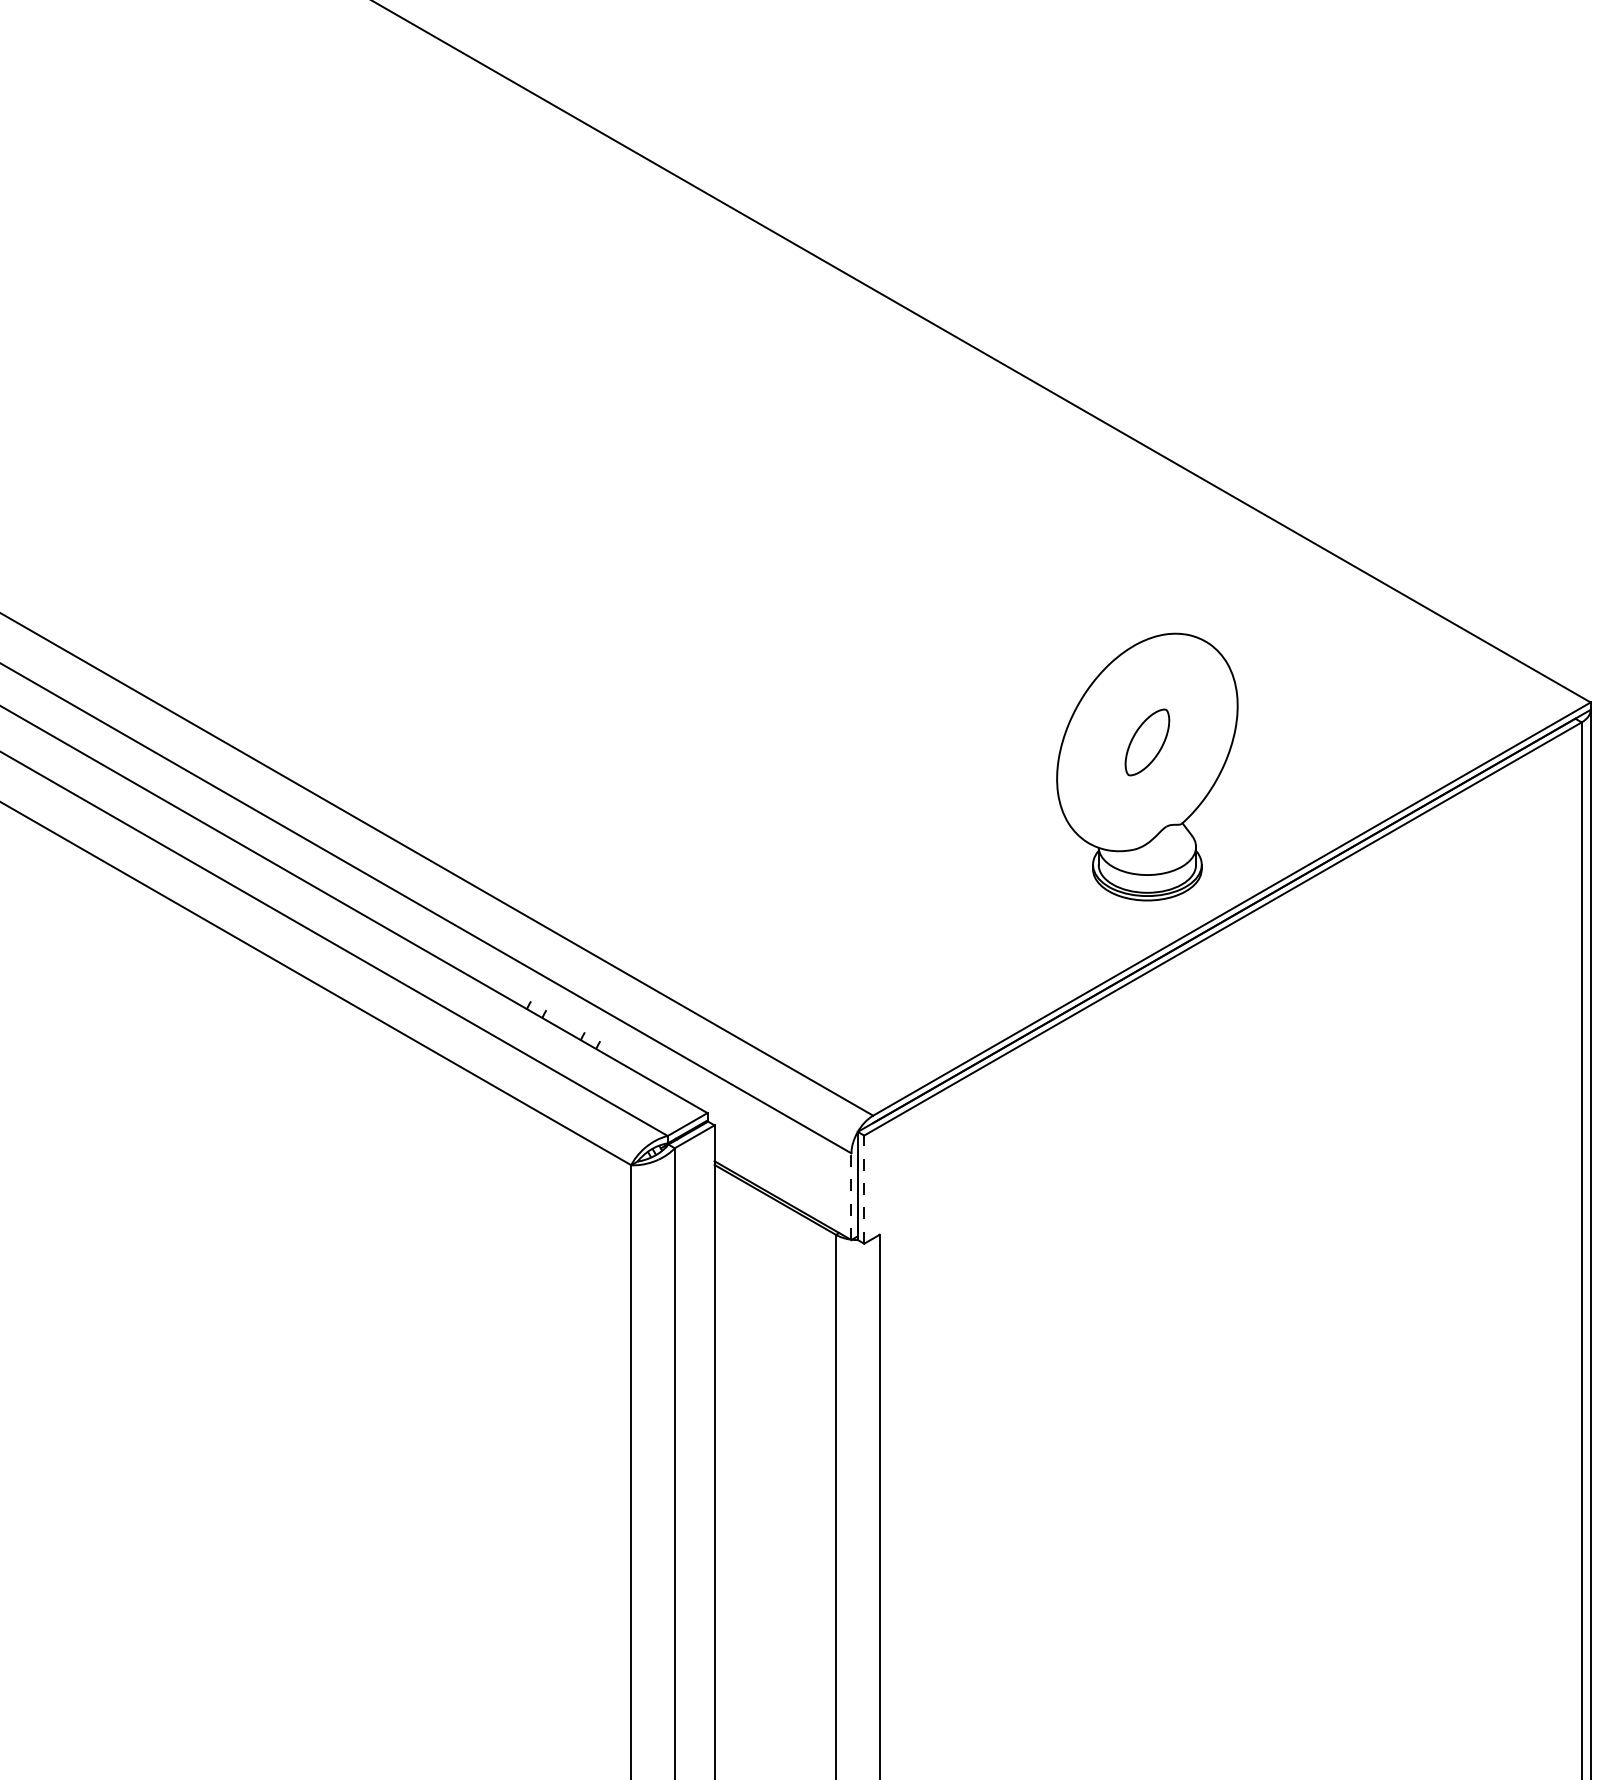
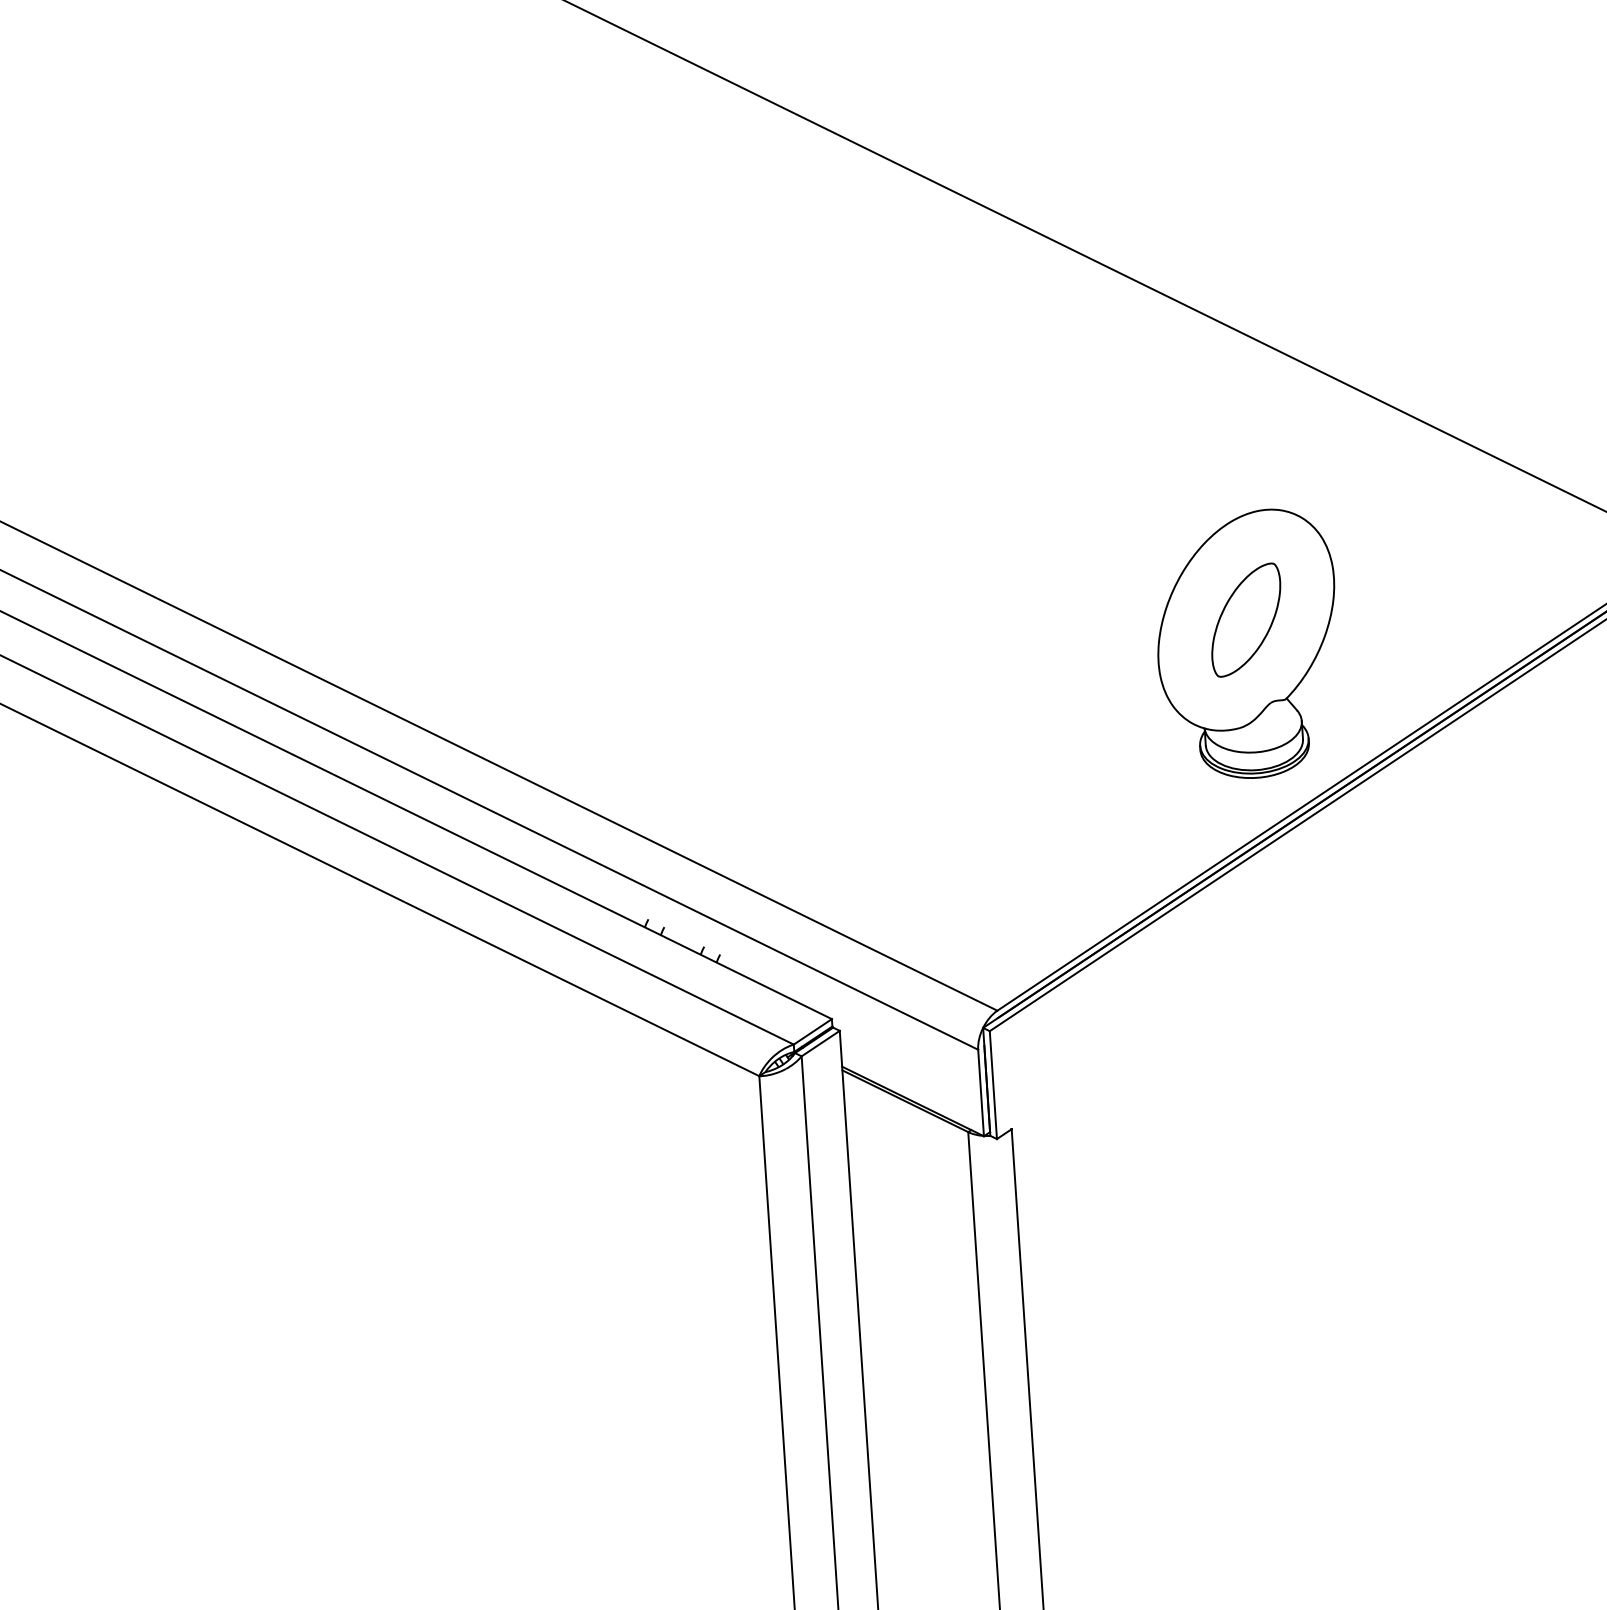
part: (1147, 742) -> (1246, 620), size x1.67
line: (864, 1189) -> (993, 1084), dashed -> solid
line: (851, 1196) -> (981, 1092), dashed -> solid

